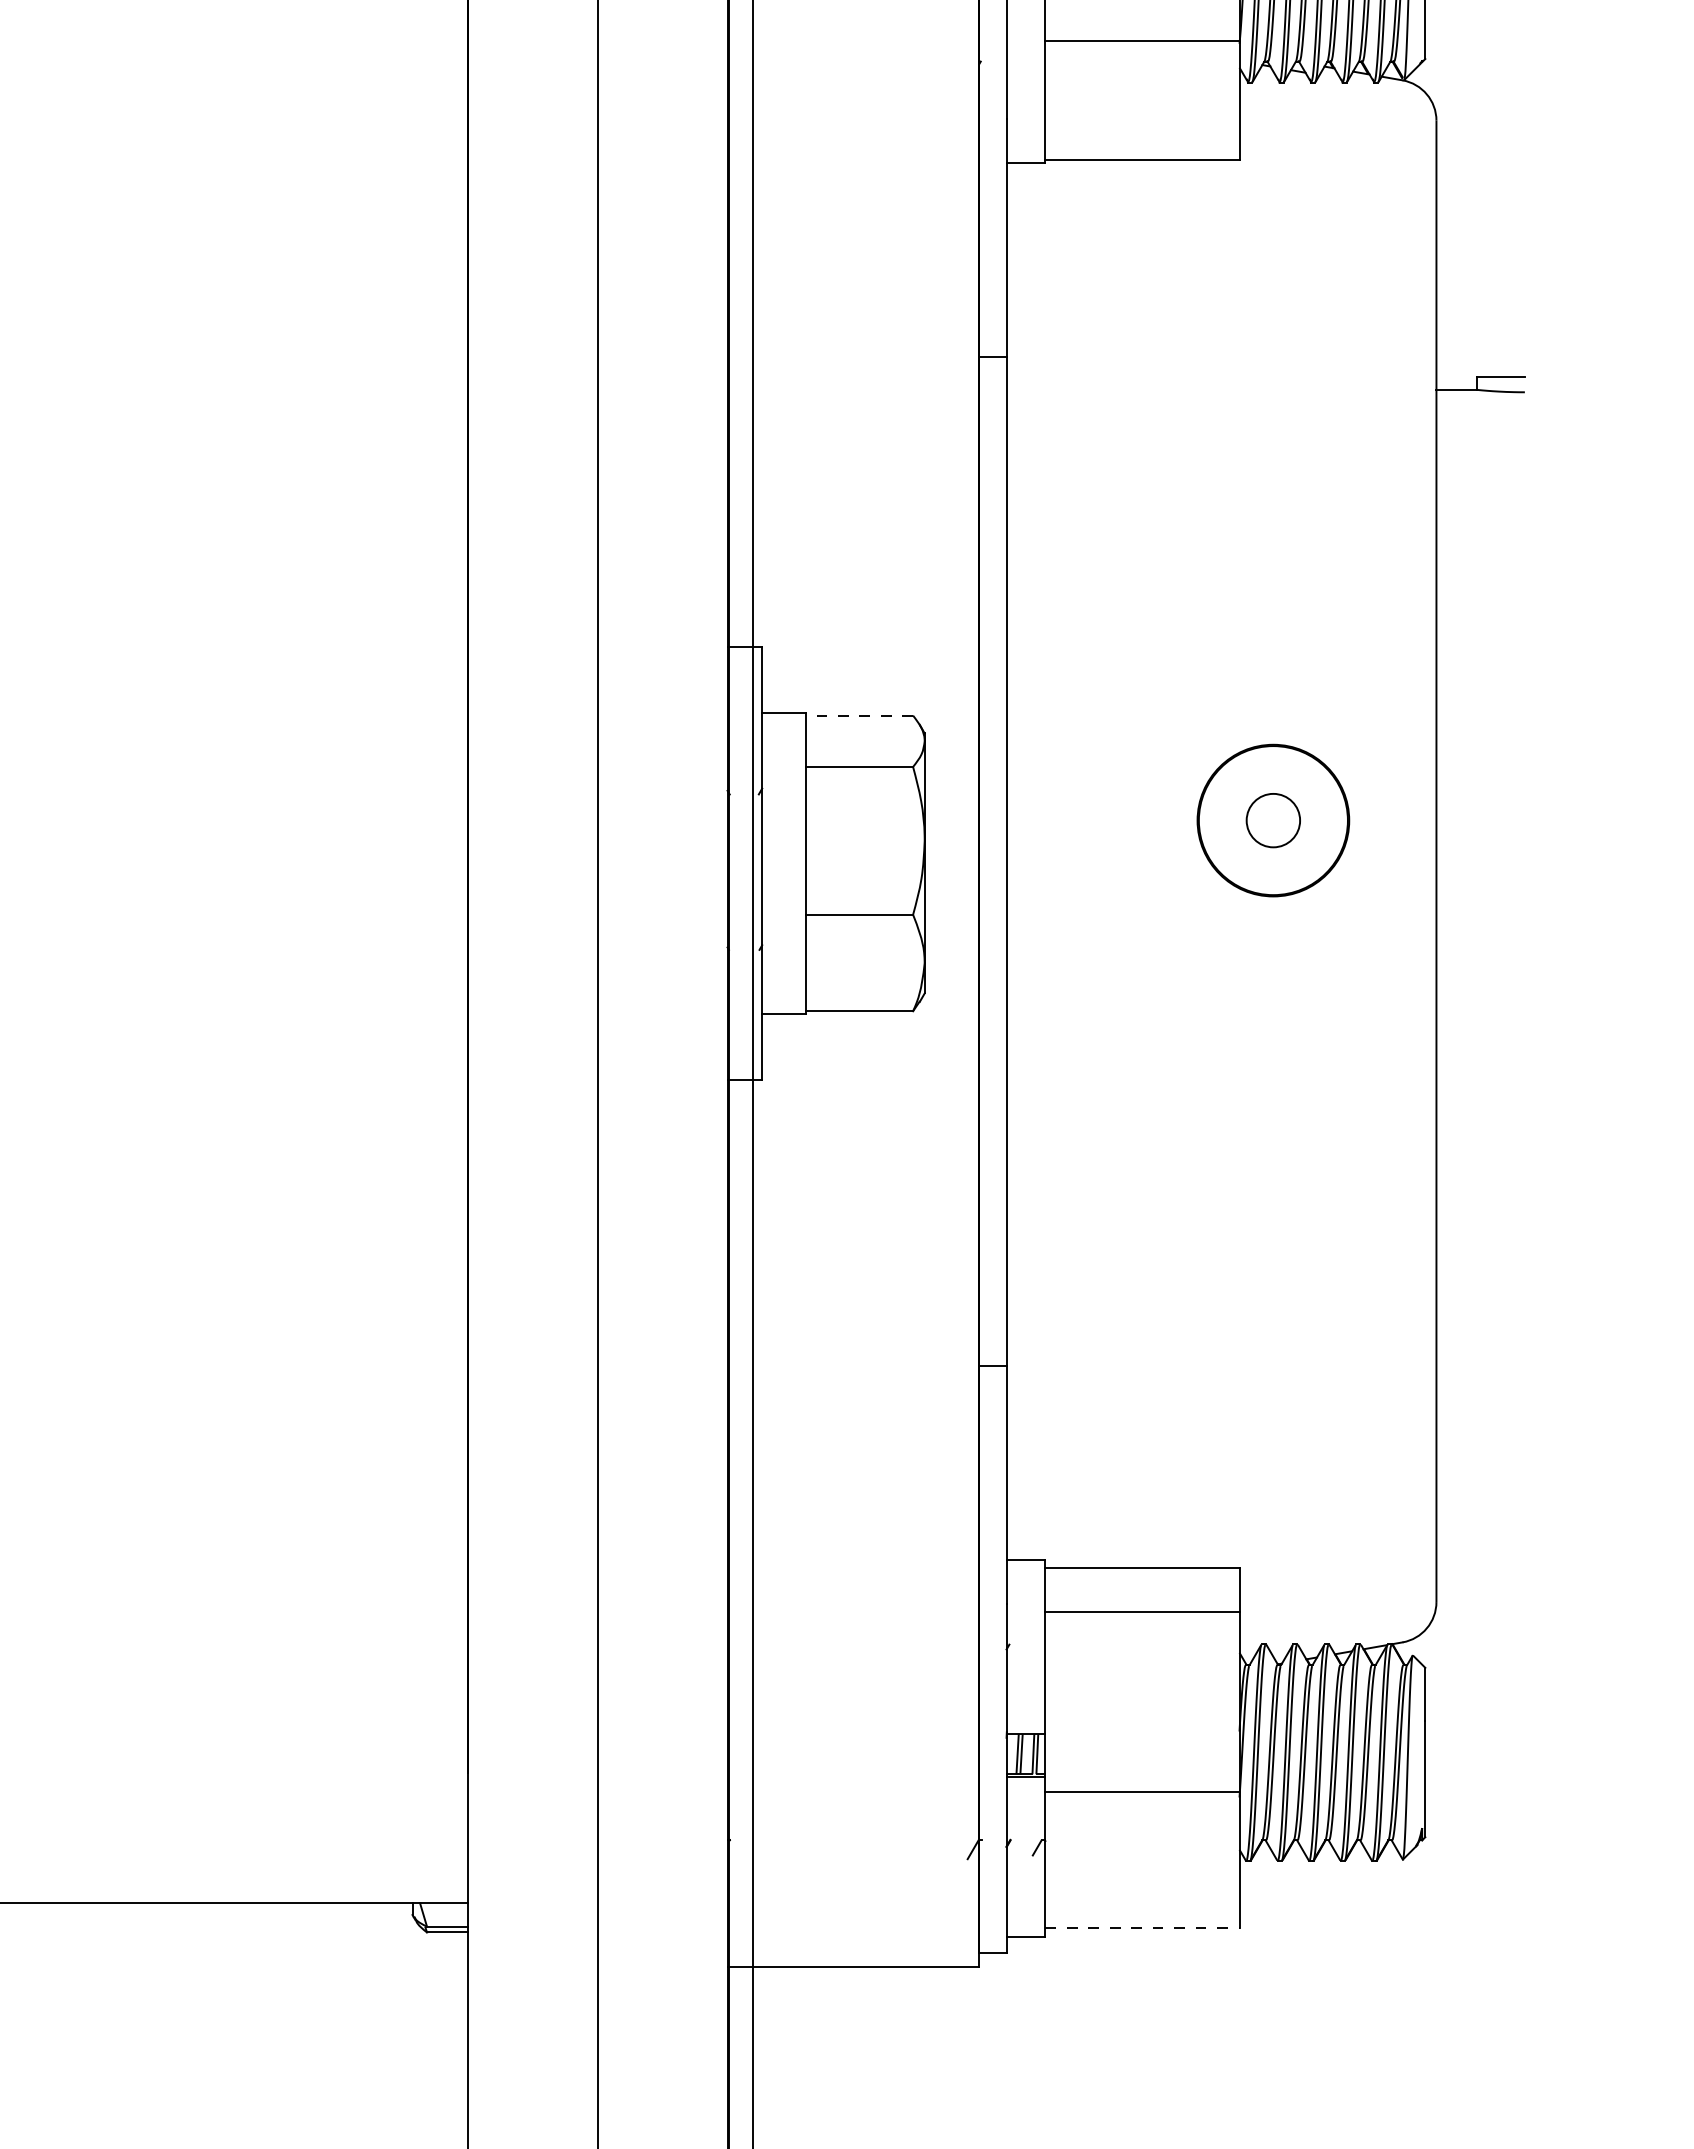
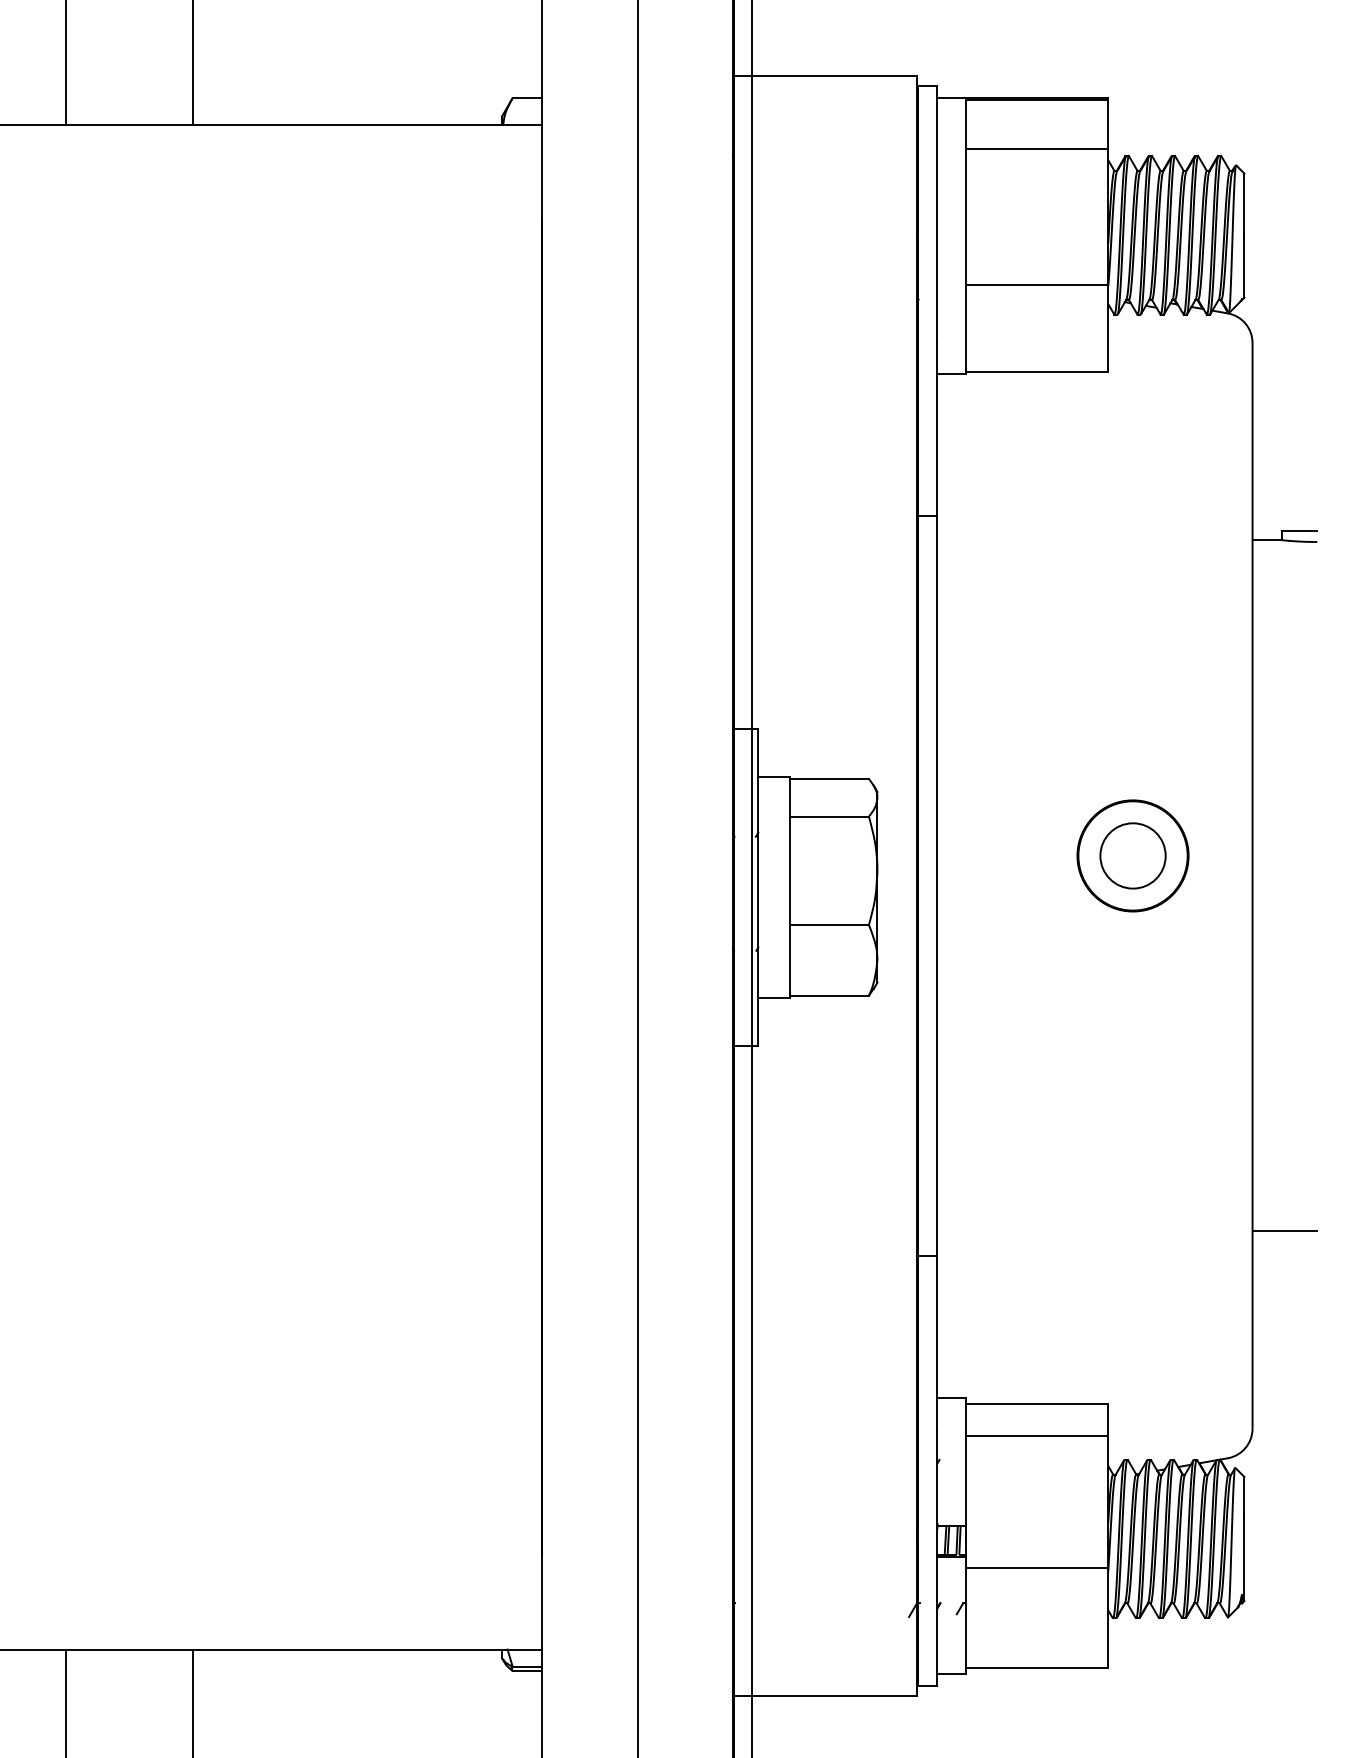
line: (859, 716) -> (829, 779), dashed -> solid
circle: (1272, 819) -> (1132, 855), size x1.67
line: (1480, 1332) -> (1284, 1231), added
line: (1143, 1927) -> (1037, 1667), dashed -> solid

